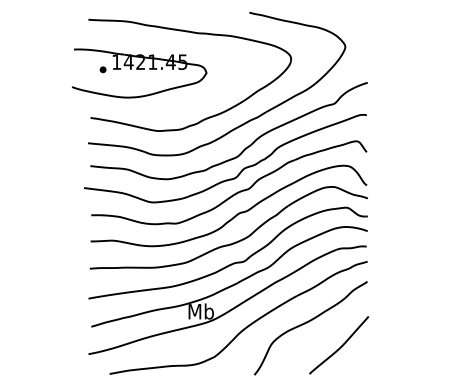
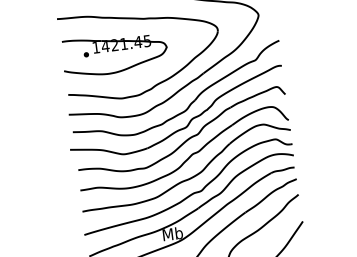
part: (139, 73) -> (114, 54), moved

